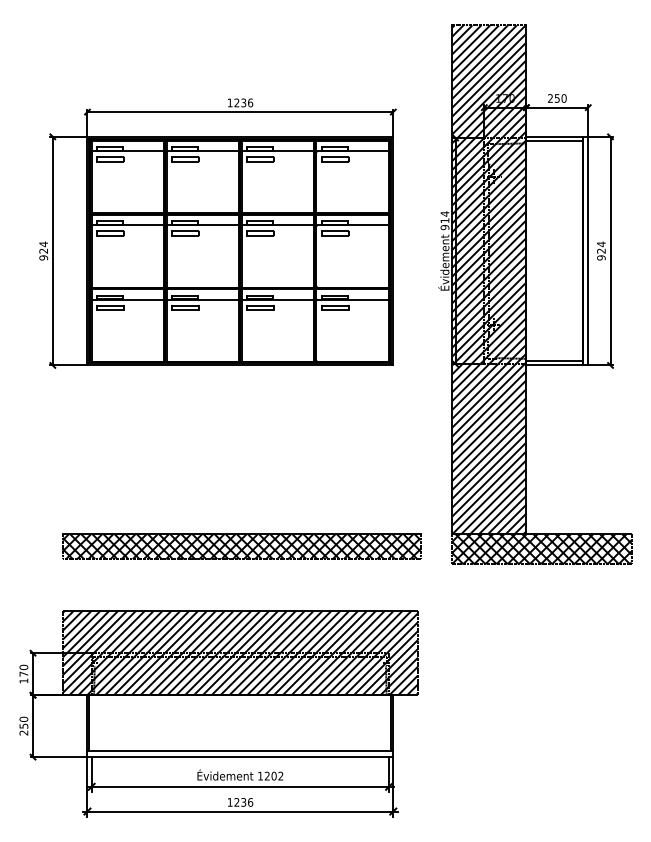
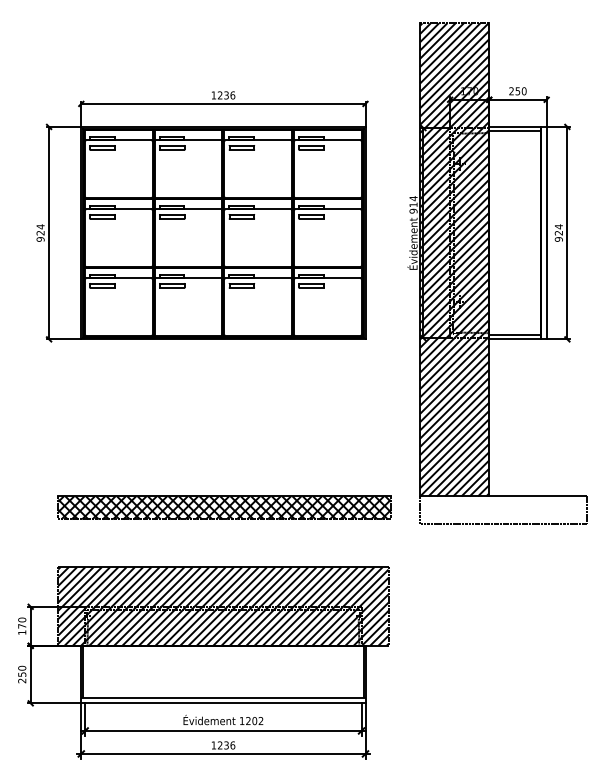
hatch: (541, 549) -> (503, 510), removed

